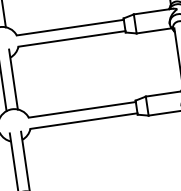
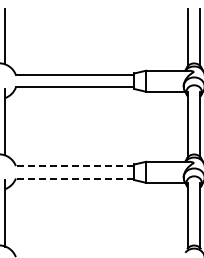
line: (81, 110) -> (74, 166), solid -> dashed
line: (83, 121) -> (74, 178), solid -> dashed

